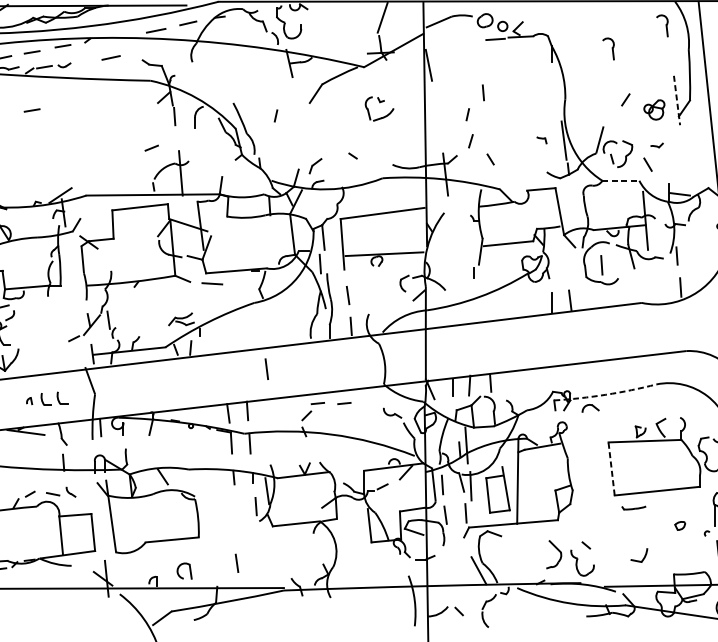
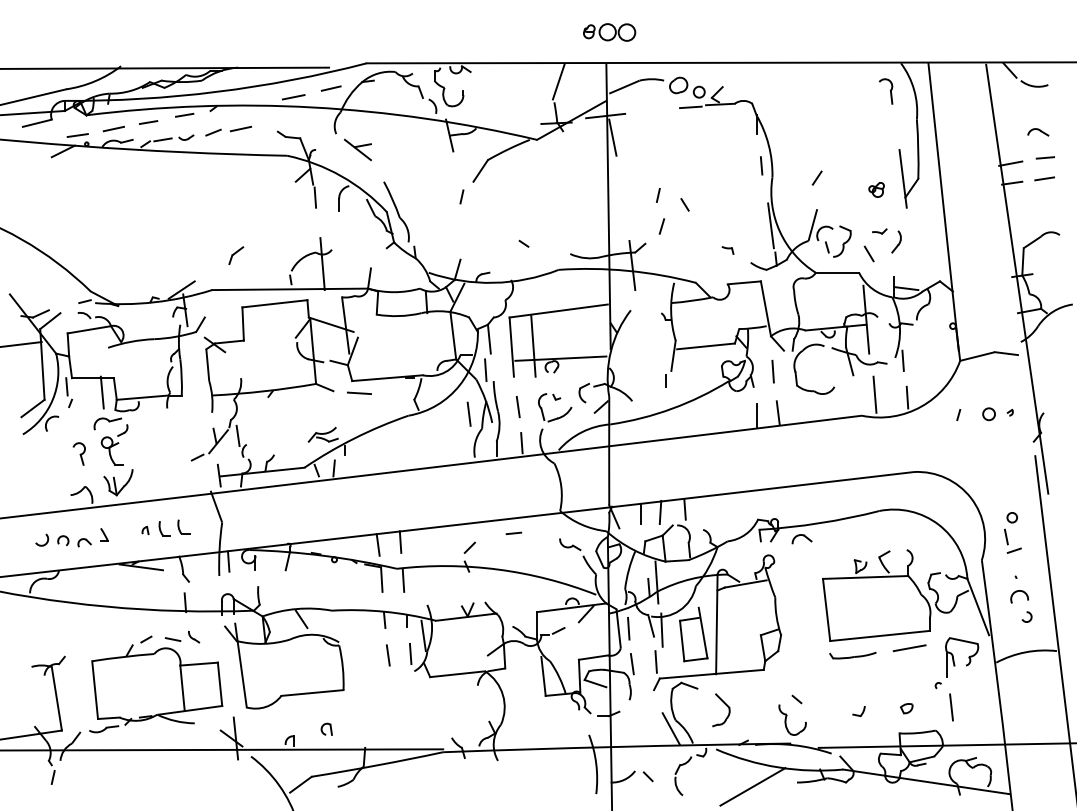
line: (422, 46) -> (605, 115), added
part: (608, 48) -> (822, 118), removed
part: (210, 75) -> (357, 149), added
line: (483, 92) -> (761, 165), moved
line: (625, 99) -> (816, 177), moved
line: (677, 101) -> (903, 179), dashed -> solid
part: (379, 102) -> (555, 400), moved
part: (654, 109) -> (876, 189), size x0.62
line: (32, 110) -> (148, 190), removed
line: (275, 115) -> (461, 196), moved
part: (541, 140) -> (727, 250), moved
line: (151, 148) -> (213, 132), moved
part: (671, 154) -> (896, 241), added
line: (490, 159) -> (684, 204), moved
part: (315, 166) -> (236, 255), moved
line: (620, 180) -> (837, 272), dashed -> solid
line: (361, 243) -> (533, 346), added
line: (601, 265) -> (772, 371), moved
line: (652, 284) -> (874, 394), added
line: (266, 368) -> (468, 413), moved
arc: (605, 395) -> (819, 523), dashed -> solid
line: (317, 403) -> (482, 533), removed
line: (611, 468) -> (826, 609), dashed -> solid
line: (682, 501) -> (909, 648), added
part: (633, 507) -> (852, 655), size x1.67
part: (679, 525) -> (906, 708), moved
part: (557, 550) -> (725, 705), moved
part: (638, 555) -> (858, 711), size x0.62
line: (237, 563) -> (388, 655), moved
part: (184, 570) -> (326, 728), size x0.62
line: (548, 619) -> (752, 786), added

